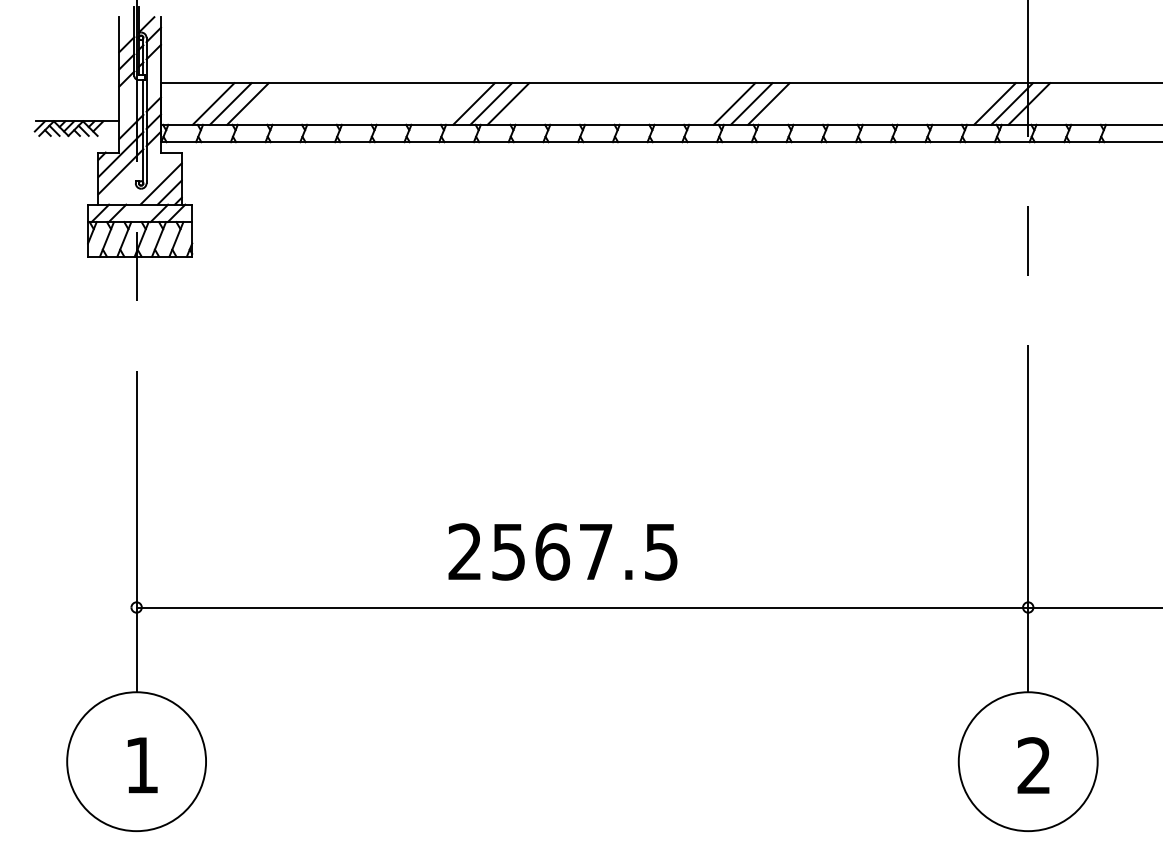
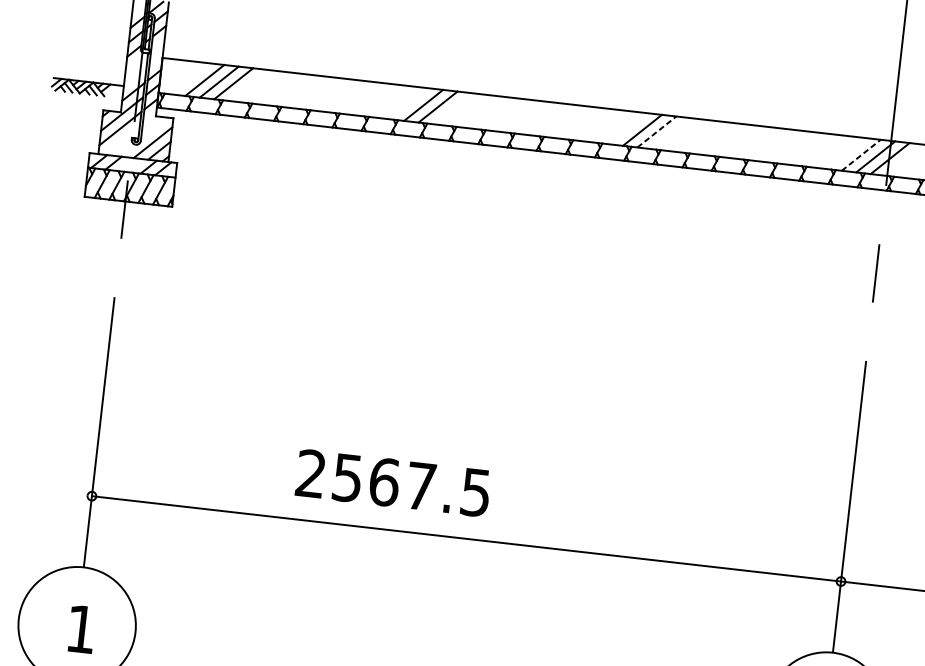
line: (508, 103) -> (452, 108), removed
line: (752, 103) -> (657, 131), solid -> dashed
line: (768, 103) -> (671, 133), removed
line: (995, 103) -> (861, 154), solid -> dashed
text: (562, 551) -> (392, 482), moved

